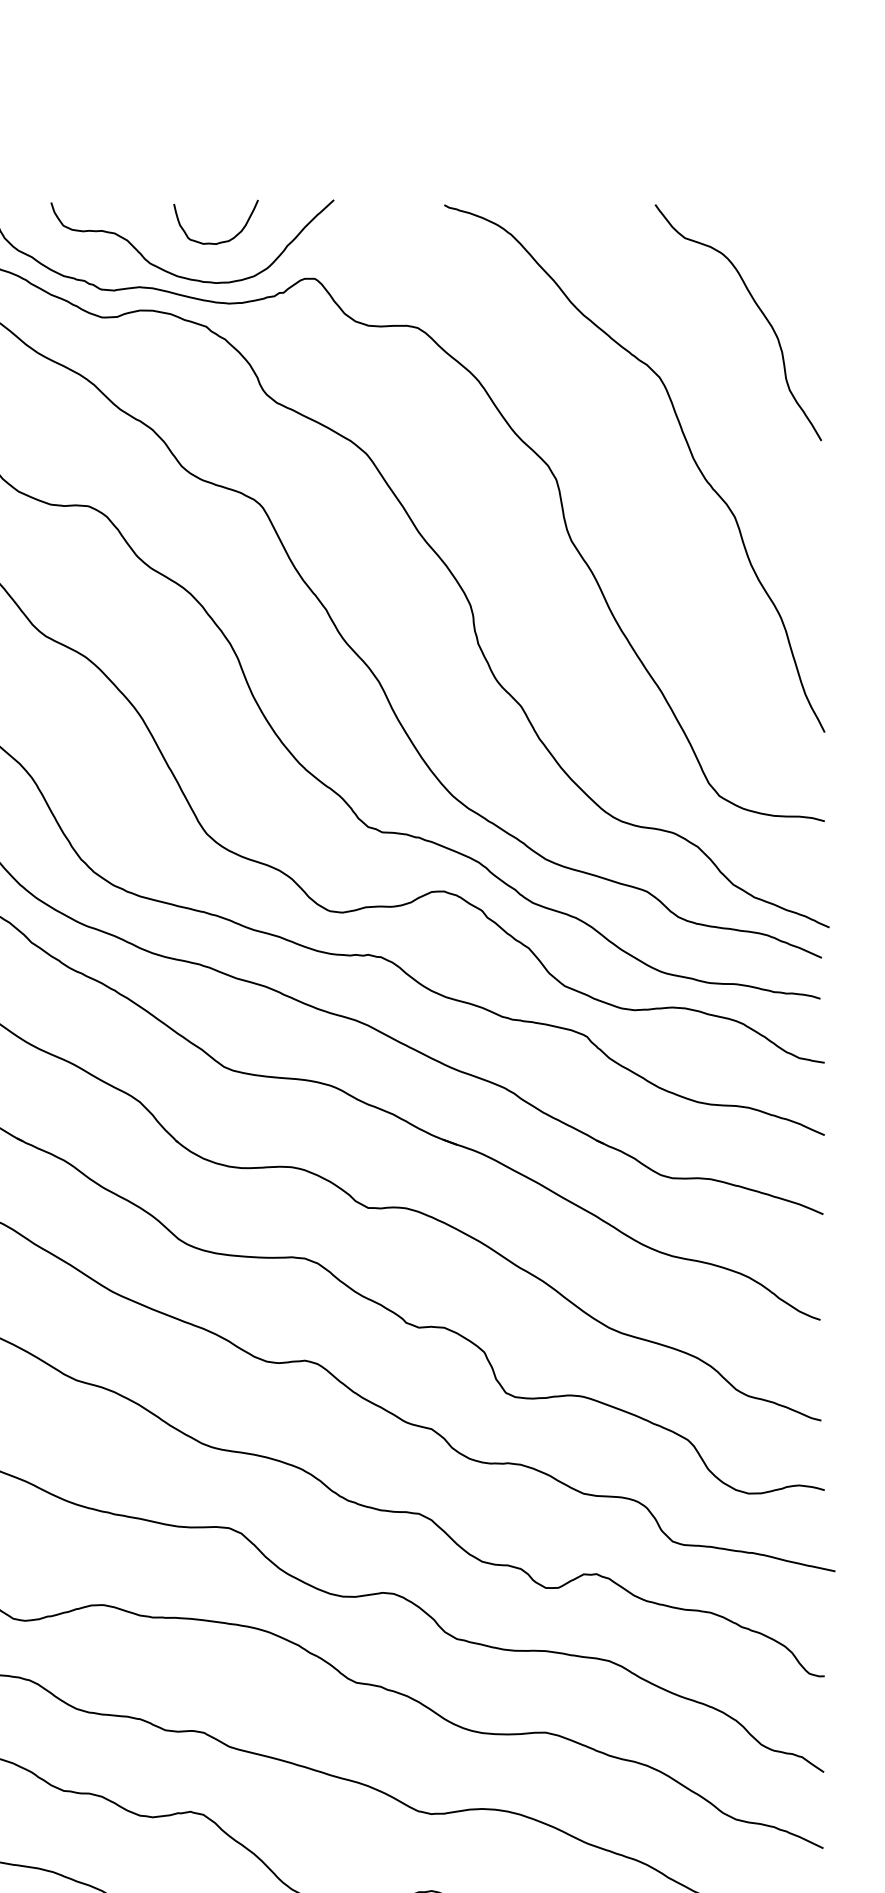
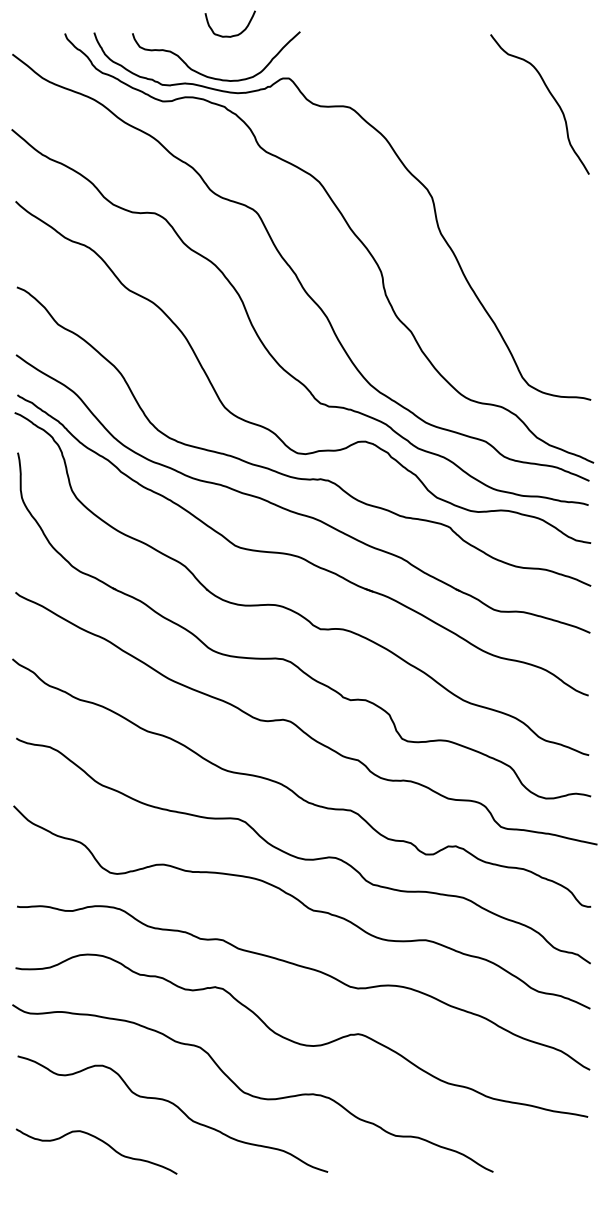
curve: (212, 241) -> (228, 35), moved
curve: (686, 447) -> (509, 178), removed

